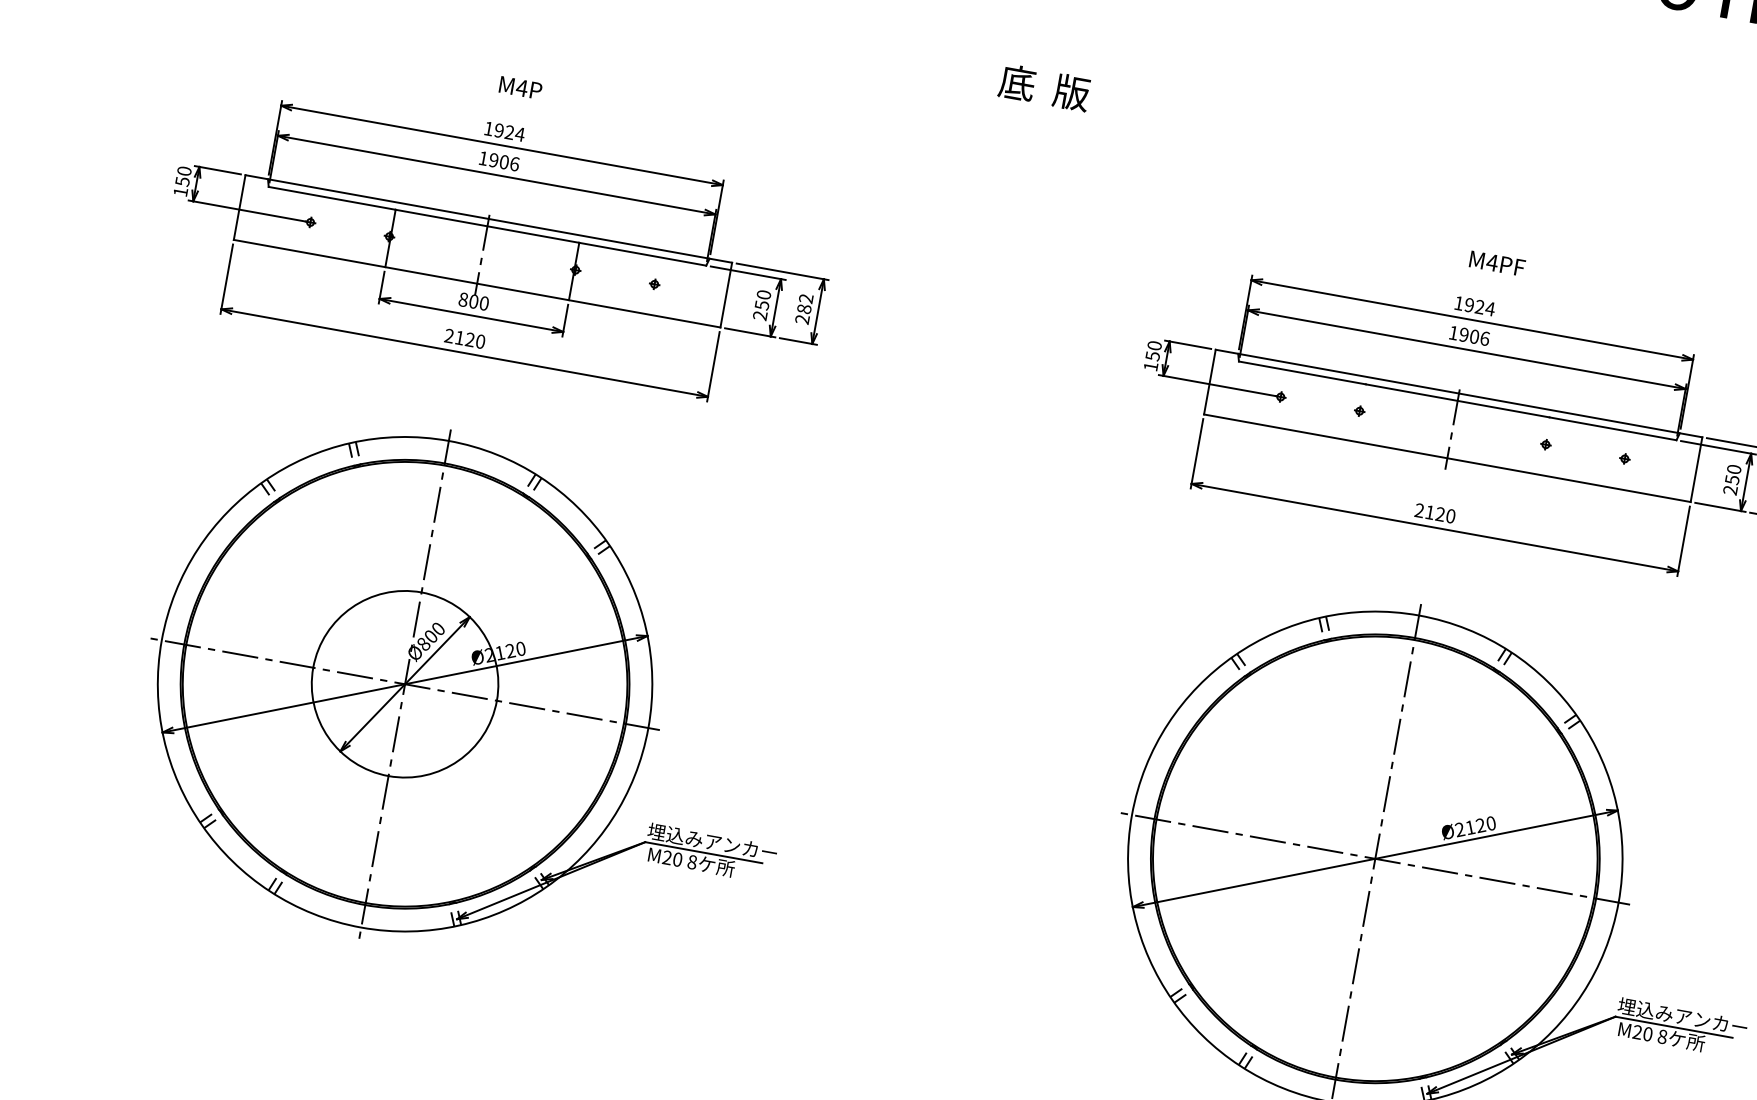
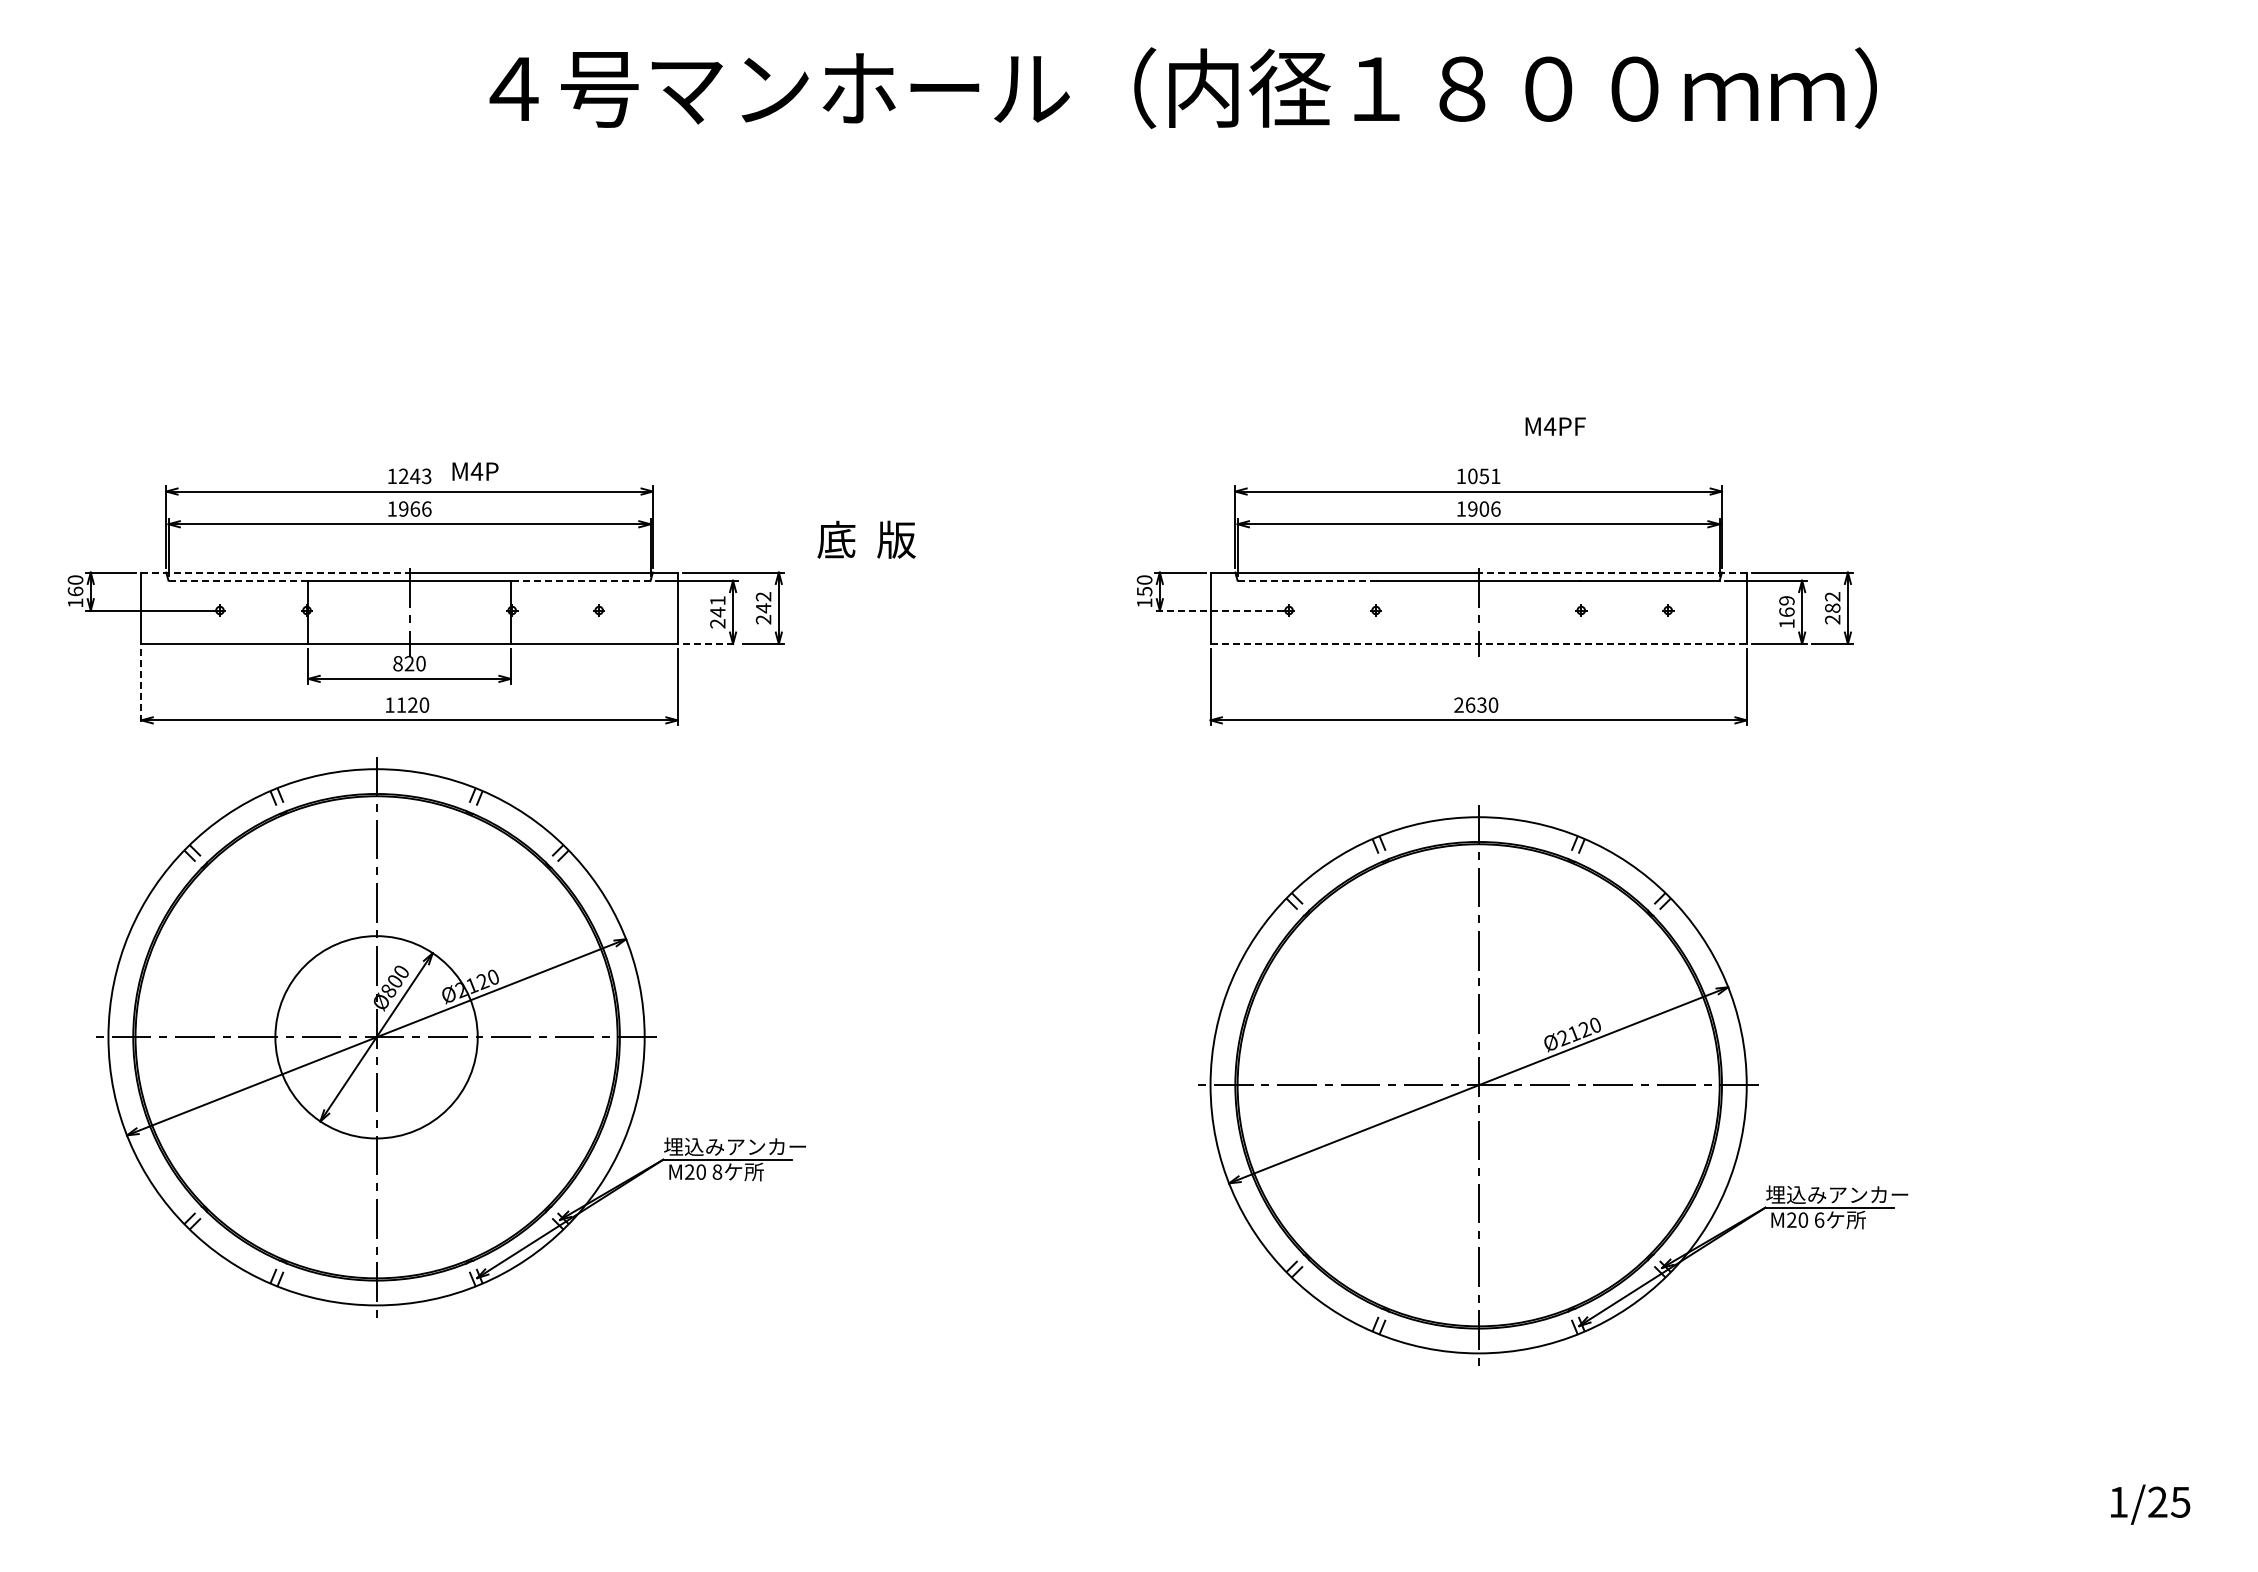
text: (520, 87) -> (475, 471), moved
text: (1044, 87) -> (866, 539), moved
text: (509, 132) -> (415, 476), 1924 -> 1243
text: (504, 161) -> (415, 508), 1906 -> 1966
text: (182, 181) -> (75, 591), 150 -> 160
line: (368, 197) -> (276, 572), solid -> dashed
line: (332, 198) -> (238, 580), solid -> dashed
line: (642, 254) -> (580, 580), solid -> dashed
text: (1497, 263) -> (1555, 426), moved
line: (226, 279) -> (141, 687), solid -> dashed
text: (762, 300) -> (717, 606), 250 -> 241
text: (473, 301) -> (409, 663), 800 -> 820
text: (1480, 307) -> (1484, 476), 1924 -> 1051
text: (804, 309) -> (763, 608), 282 -> 242
line: (750, 332) -> (710, 643), solid -> dashed
text: (449, 335) -> (389, 704), 2120 -> 1120
line: (1302, 372) -> (1307, 580), solid -> dashed
line: (1217, 385) -> (1219, 610), solid -> dashed
line: (1580, 415) -> (1612, 572), solid -> dashed
line: (1448, 458) -> (1479, 643), solid -> dashed
text: (1731, 480) -> (1786, 612), 250 -> 169
text: (1435, 512) -> (1476, 704), 2120 -> 2630
part: (472, 696) -> (450, 1037), moved
text: (1662, 1036) -> (1819, 1219), 8 -> 6

